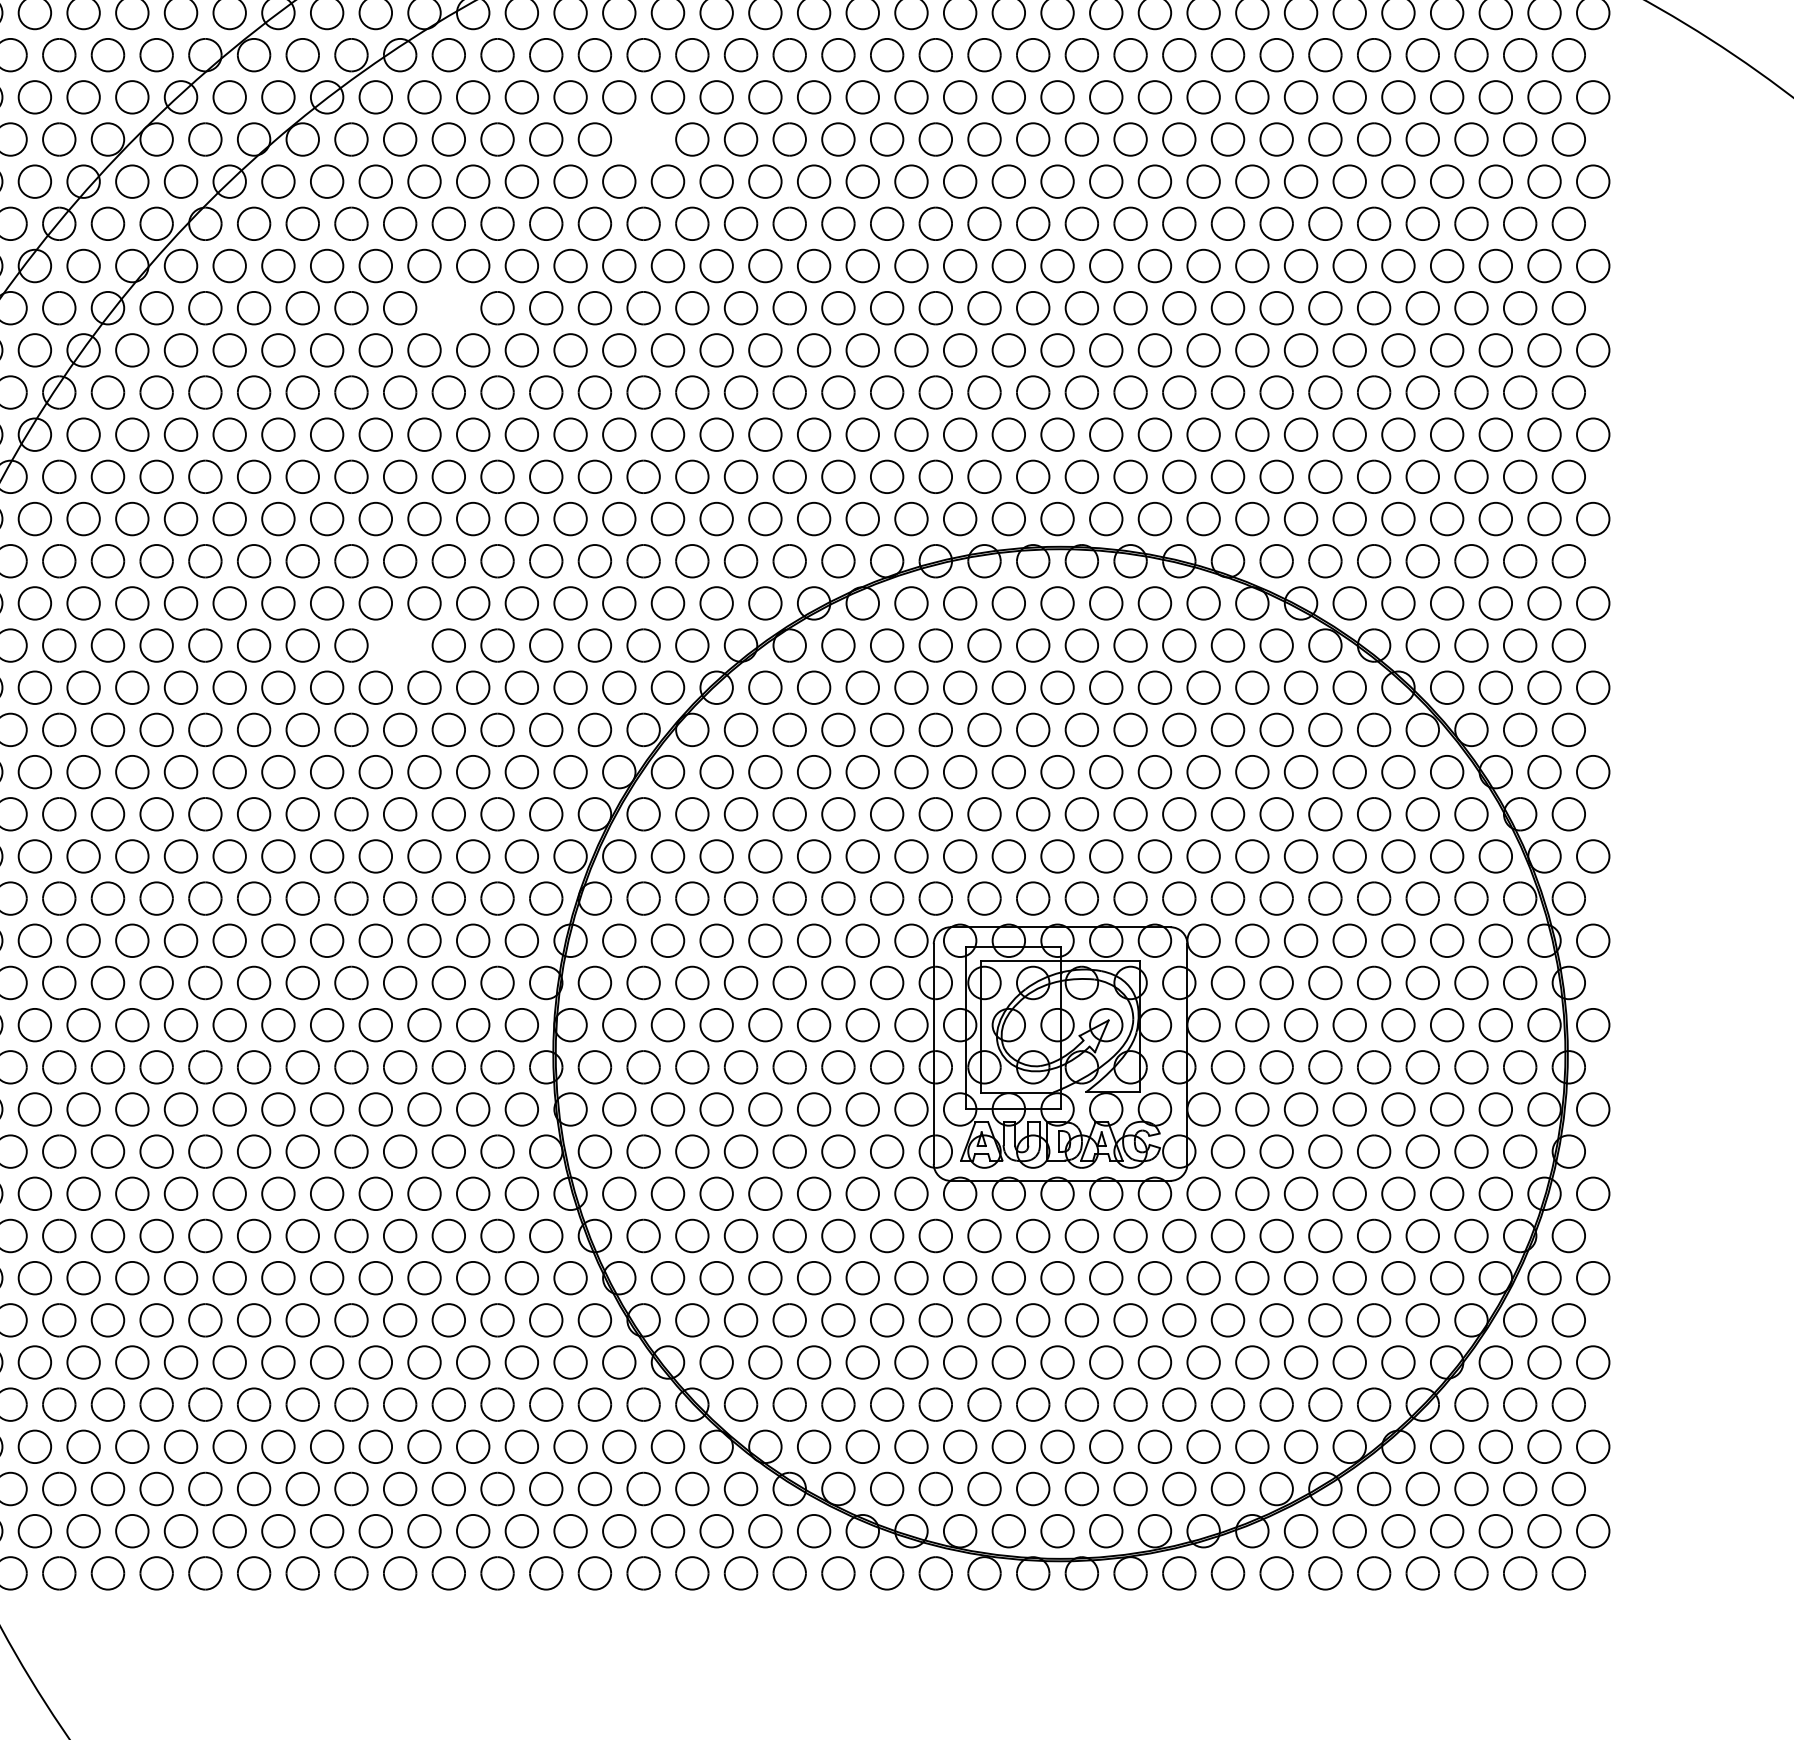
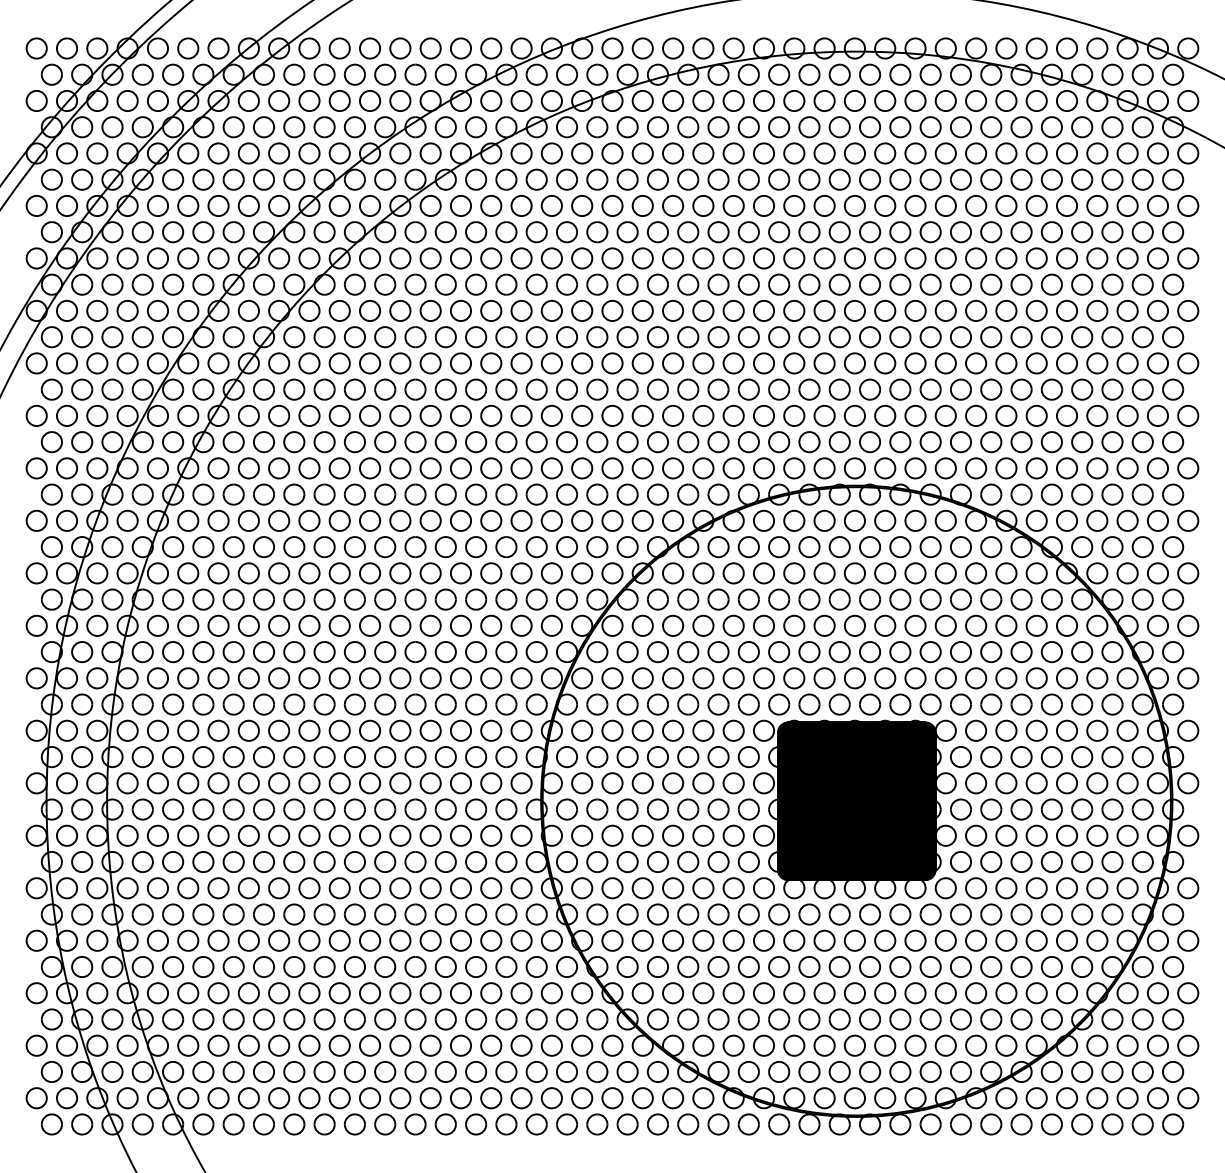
part: (643, 139) -> (597, 232), added
circle: (449, 308) -> (476, 337), added
circle: (399, 646) -> (445, 547), added
fill: (1060, 1054) -> (856, 801), added

